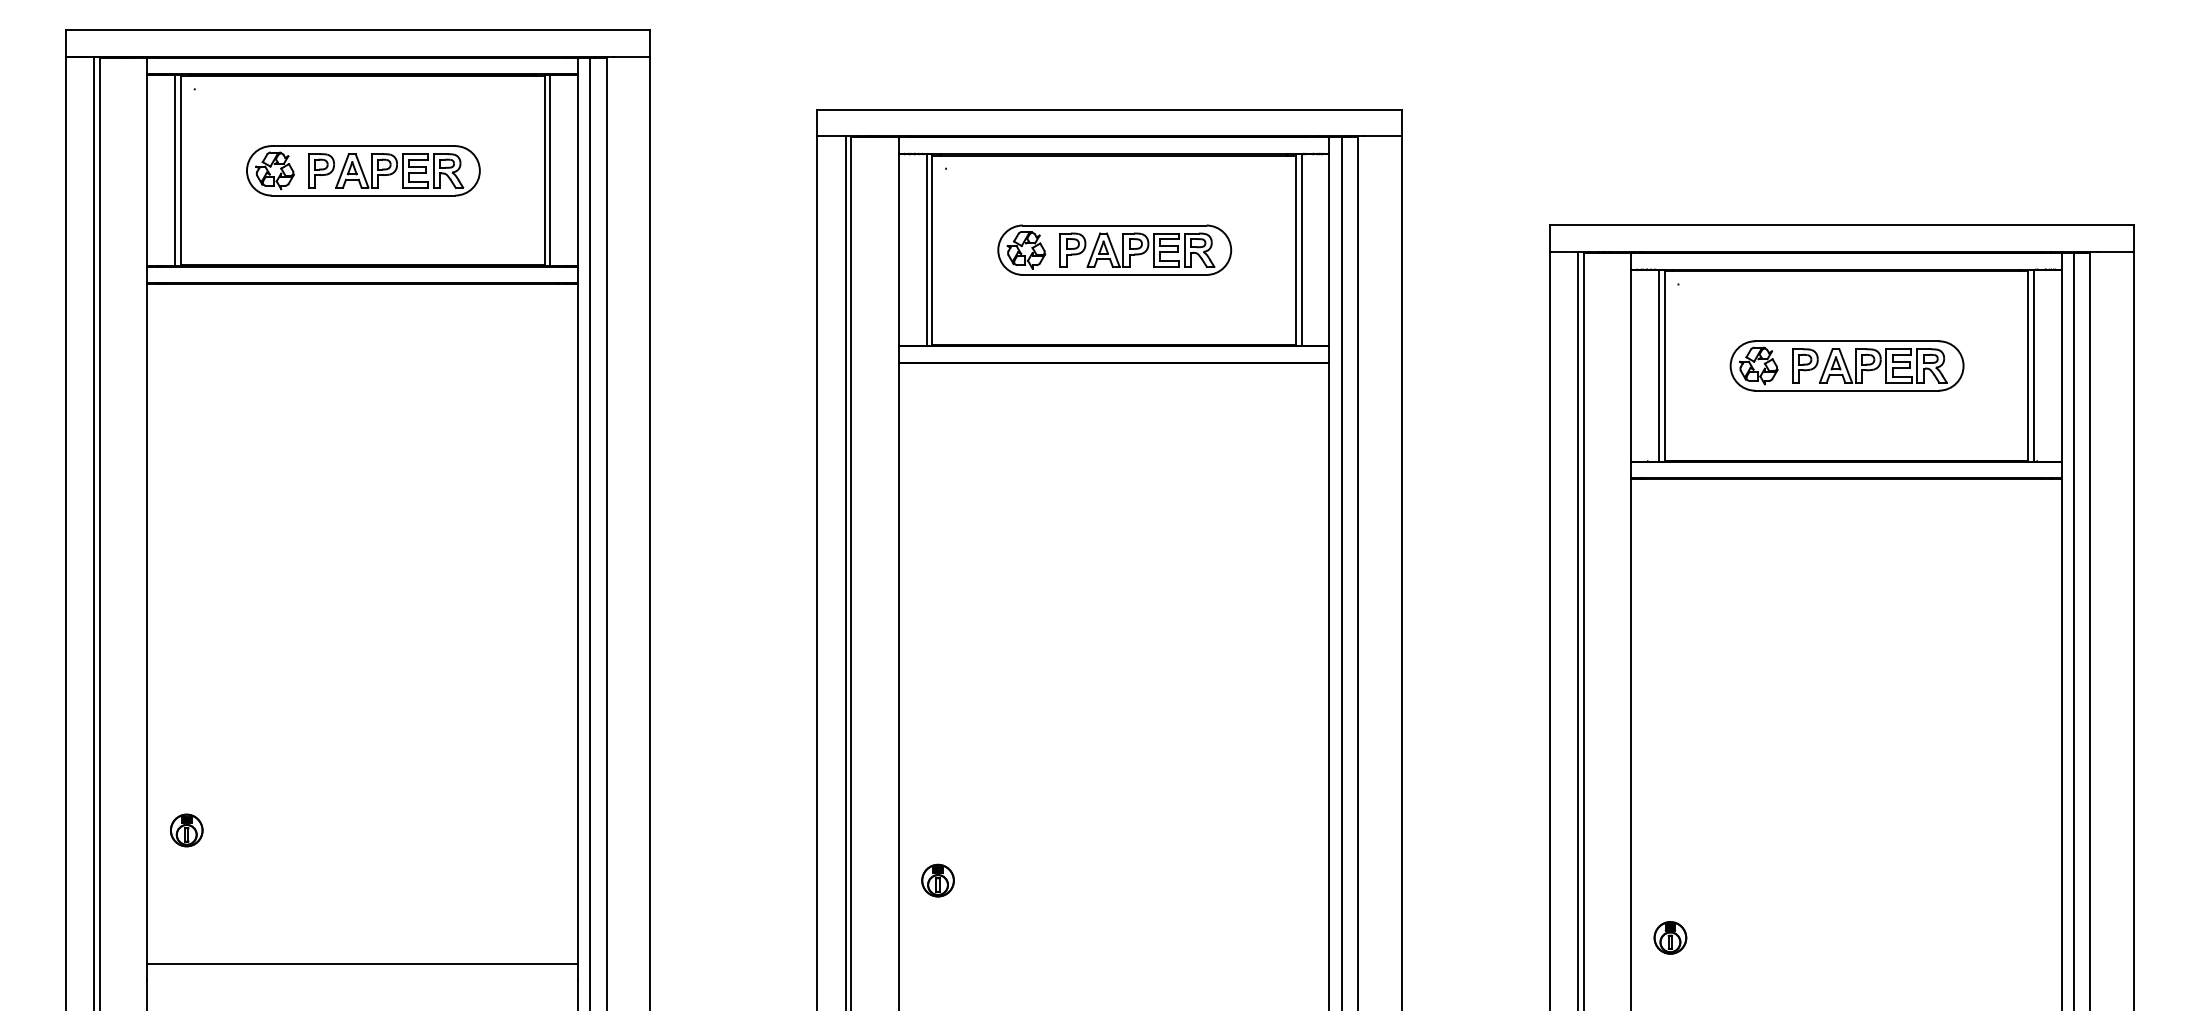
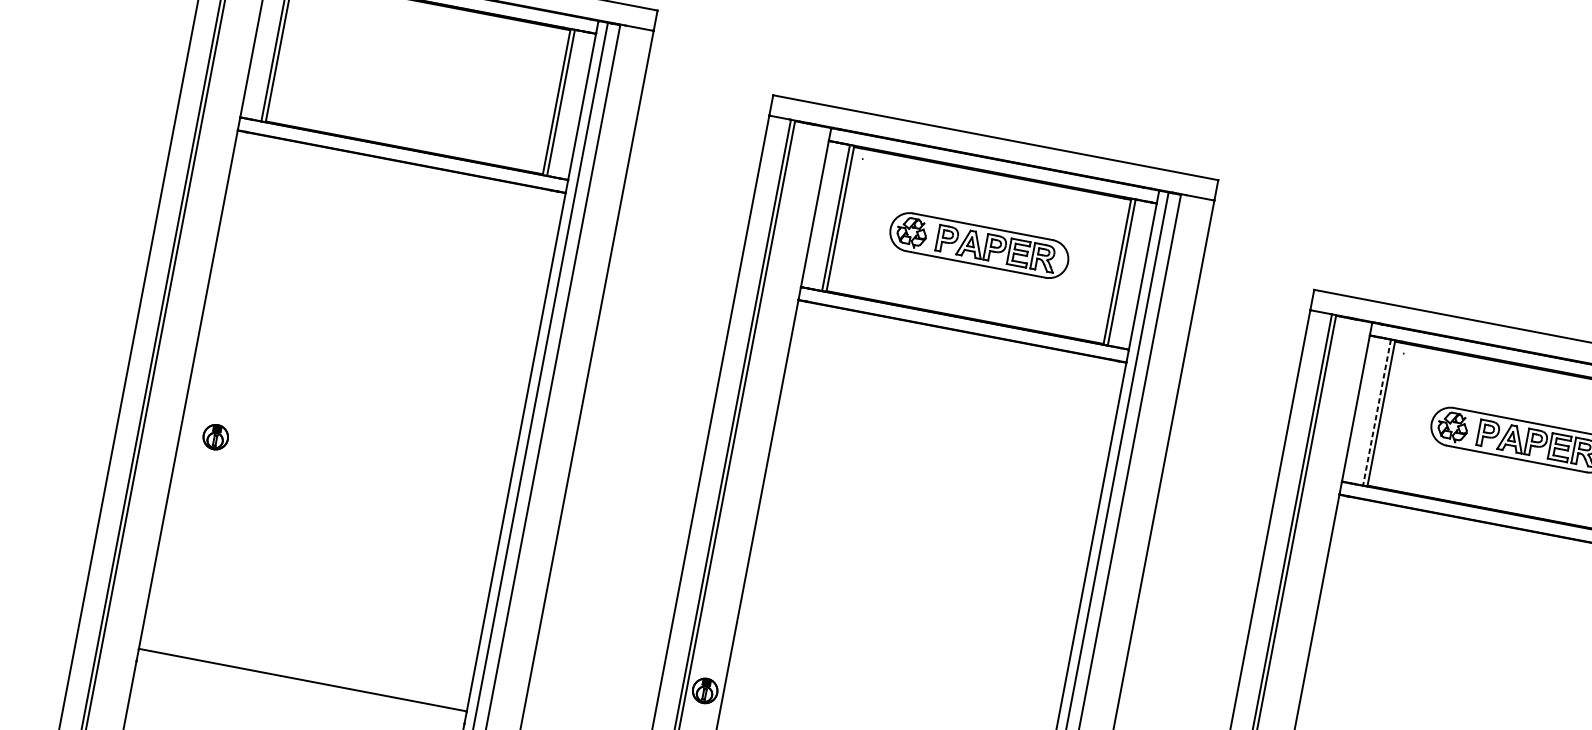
part: (363, 170) -> (418, 75), removed
line: (1658, 365) -> (1376, 412), solid -> dashed
part: (186, 830) -> (215, 437), moved
part: (937, 880) -> (704, 690), moved

